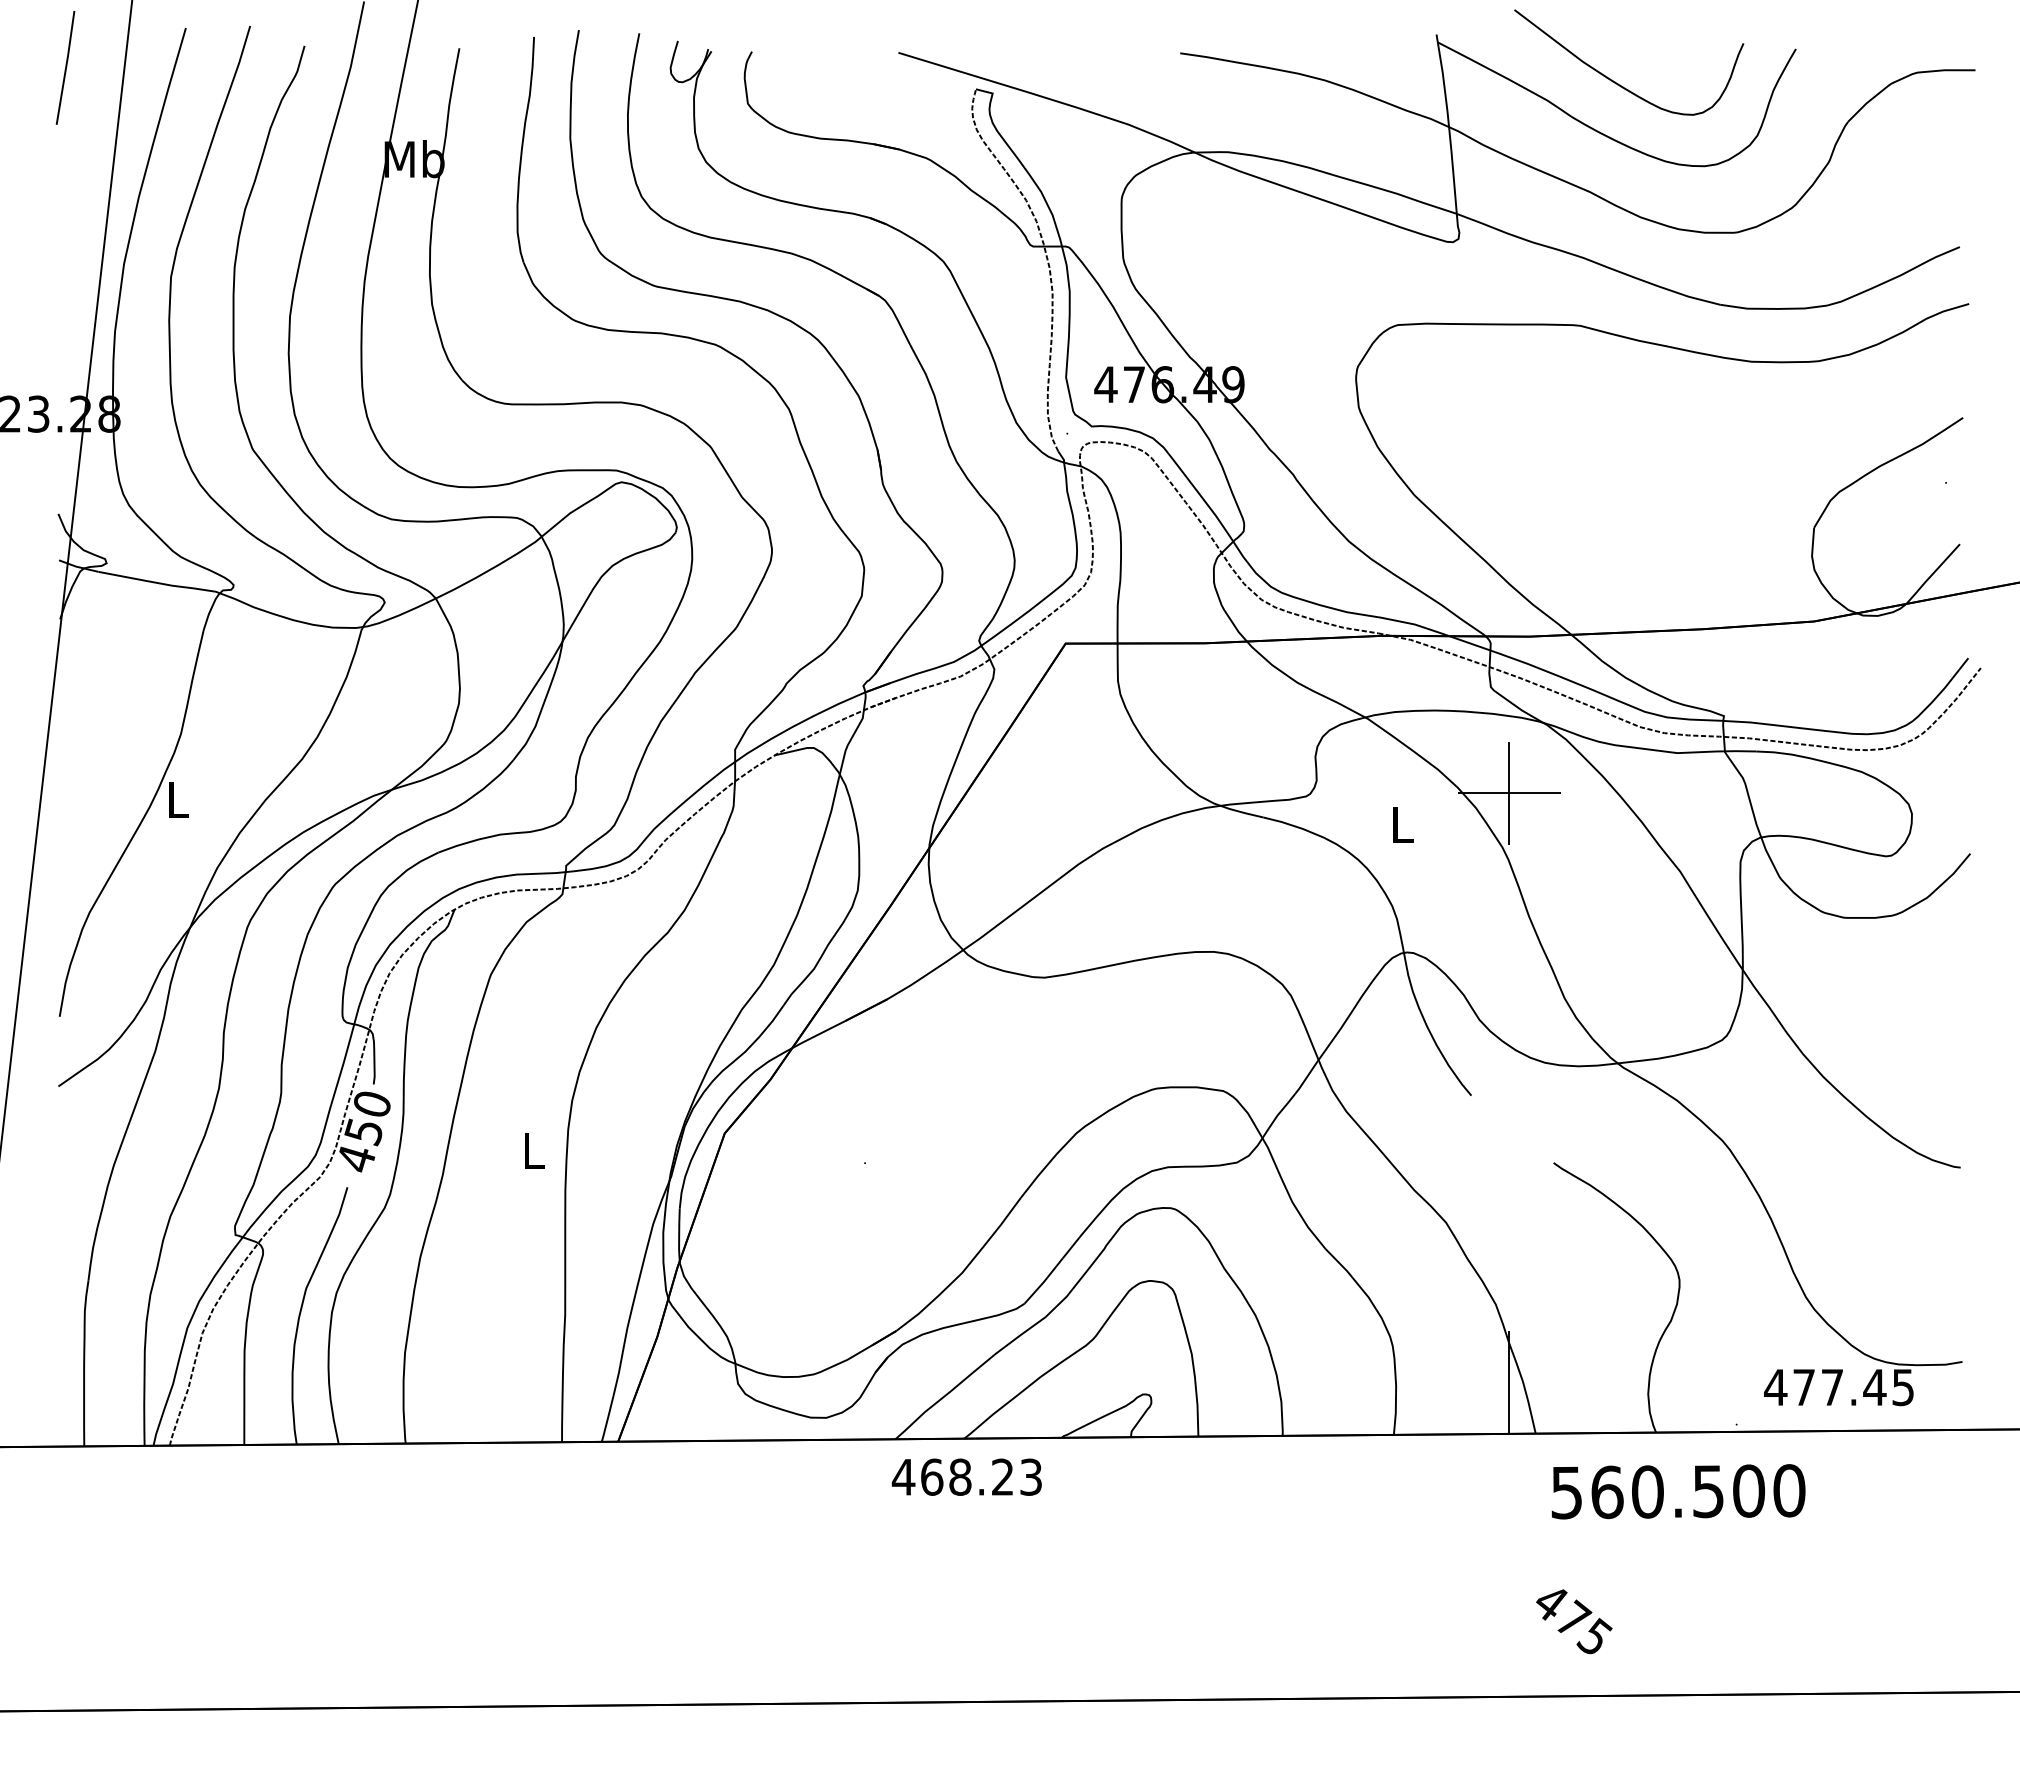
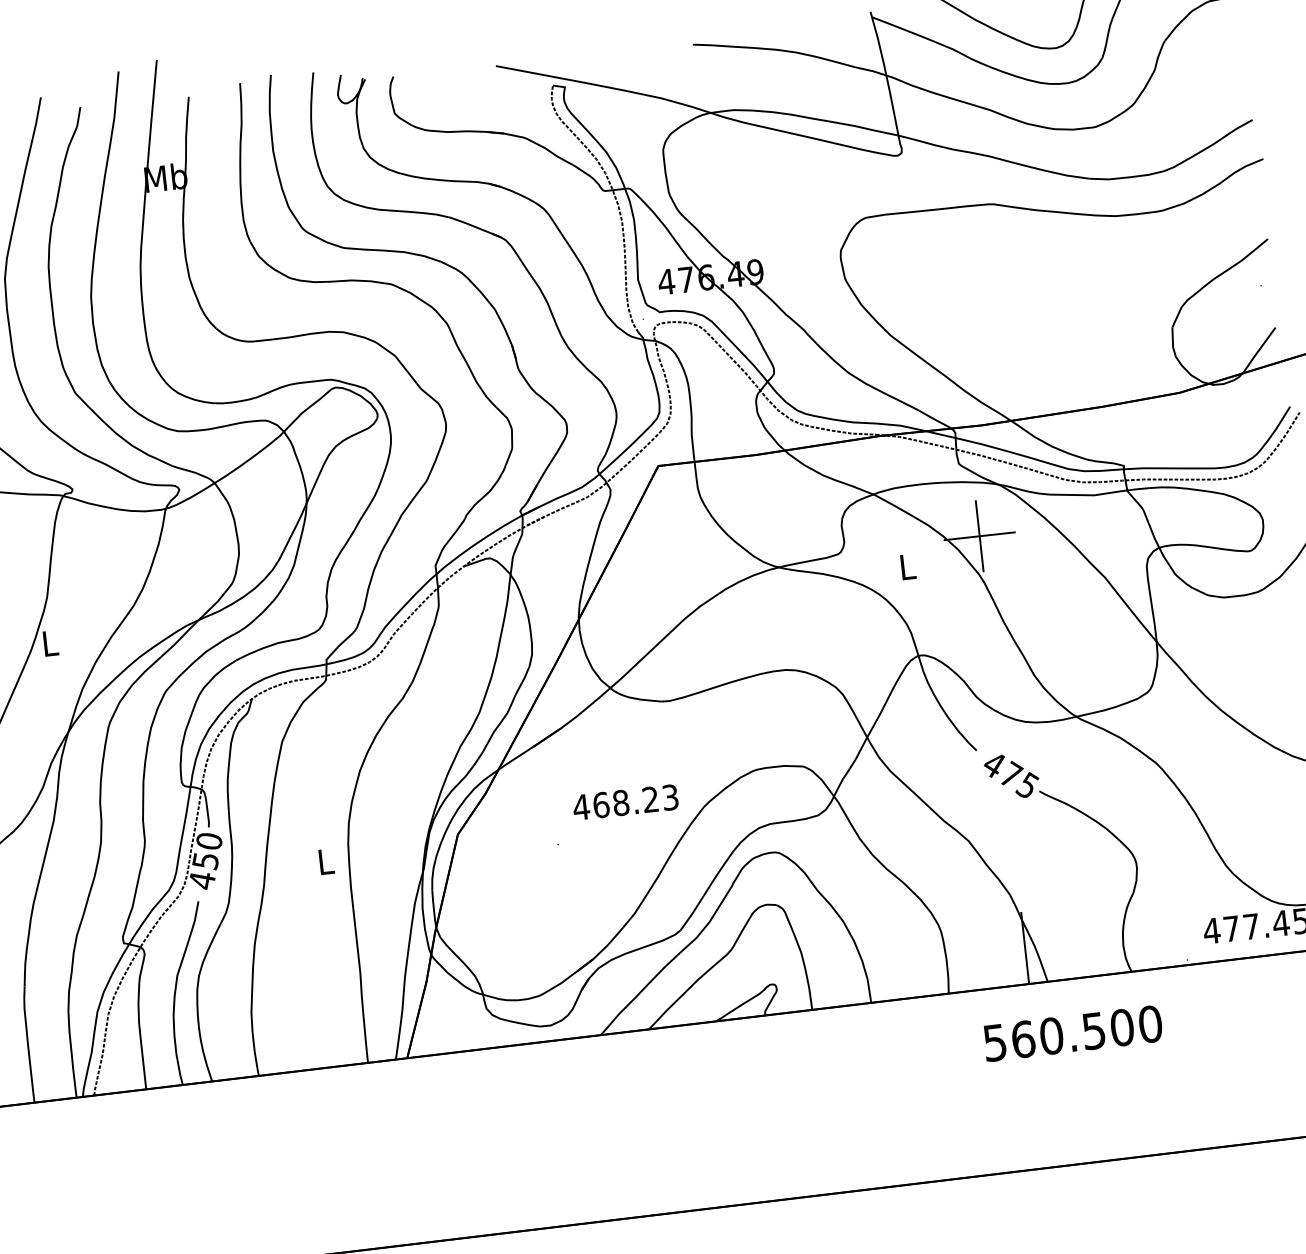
text: (966, 1476) -> (625, 802), moved
text: (1678, 1491) -> (1073, 1033), moved
text: (1574, 1621) -> (1012, 776), moved

